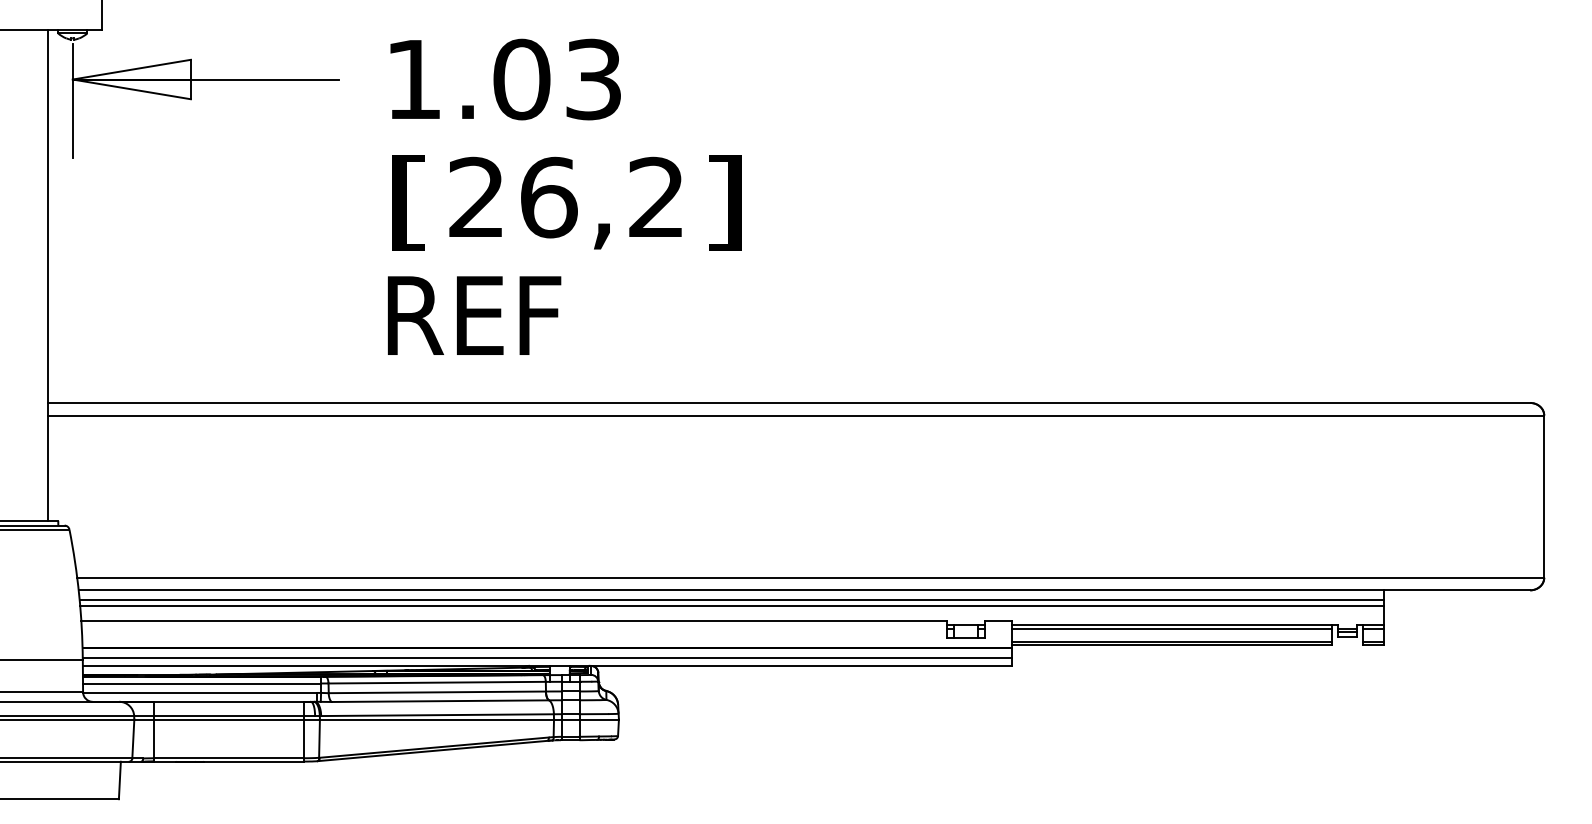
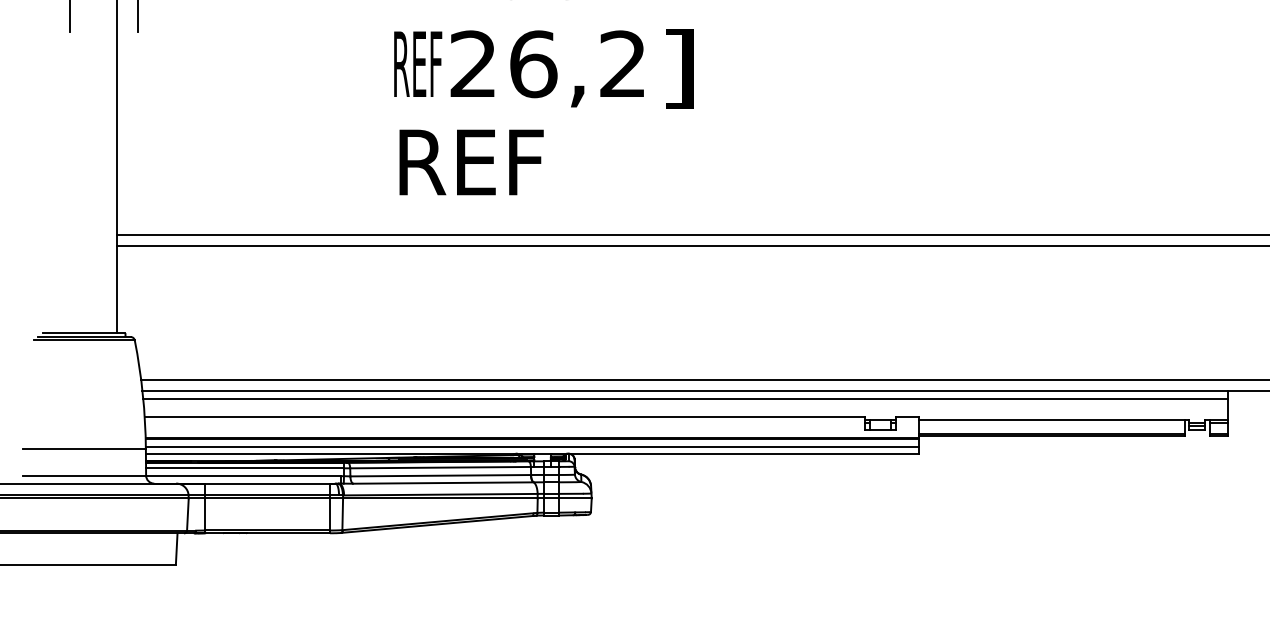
text: (410, 202) -> (418, 68), [ -> REF
line: (732, 605) -> (686, 403), removed
line: (1172, 629) -> (1052, 423), removed

